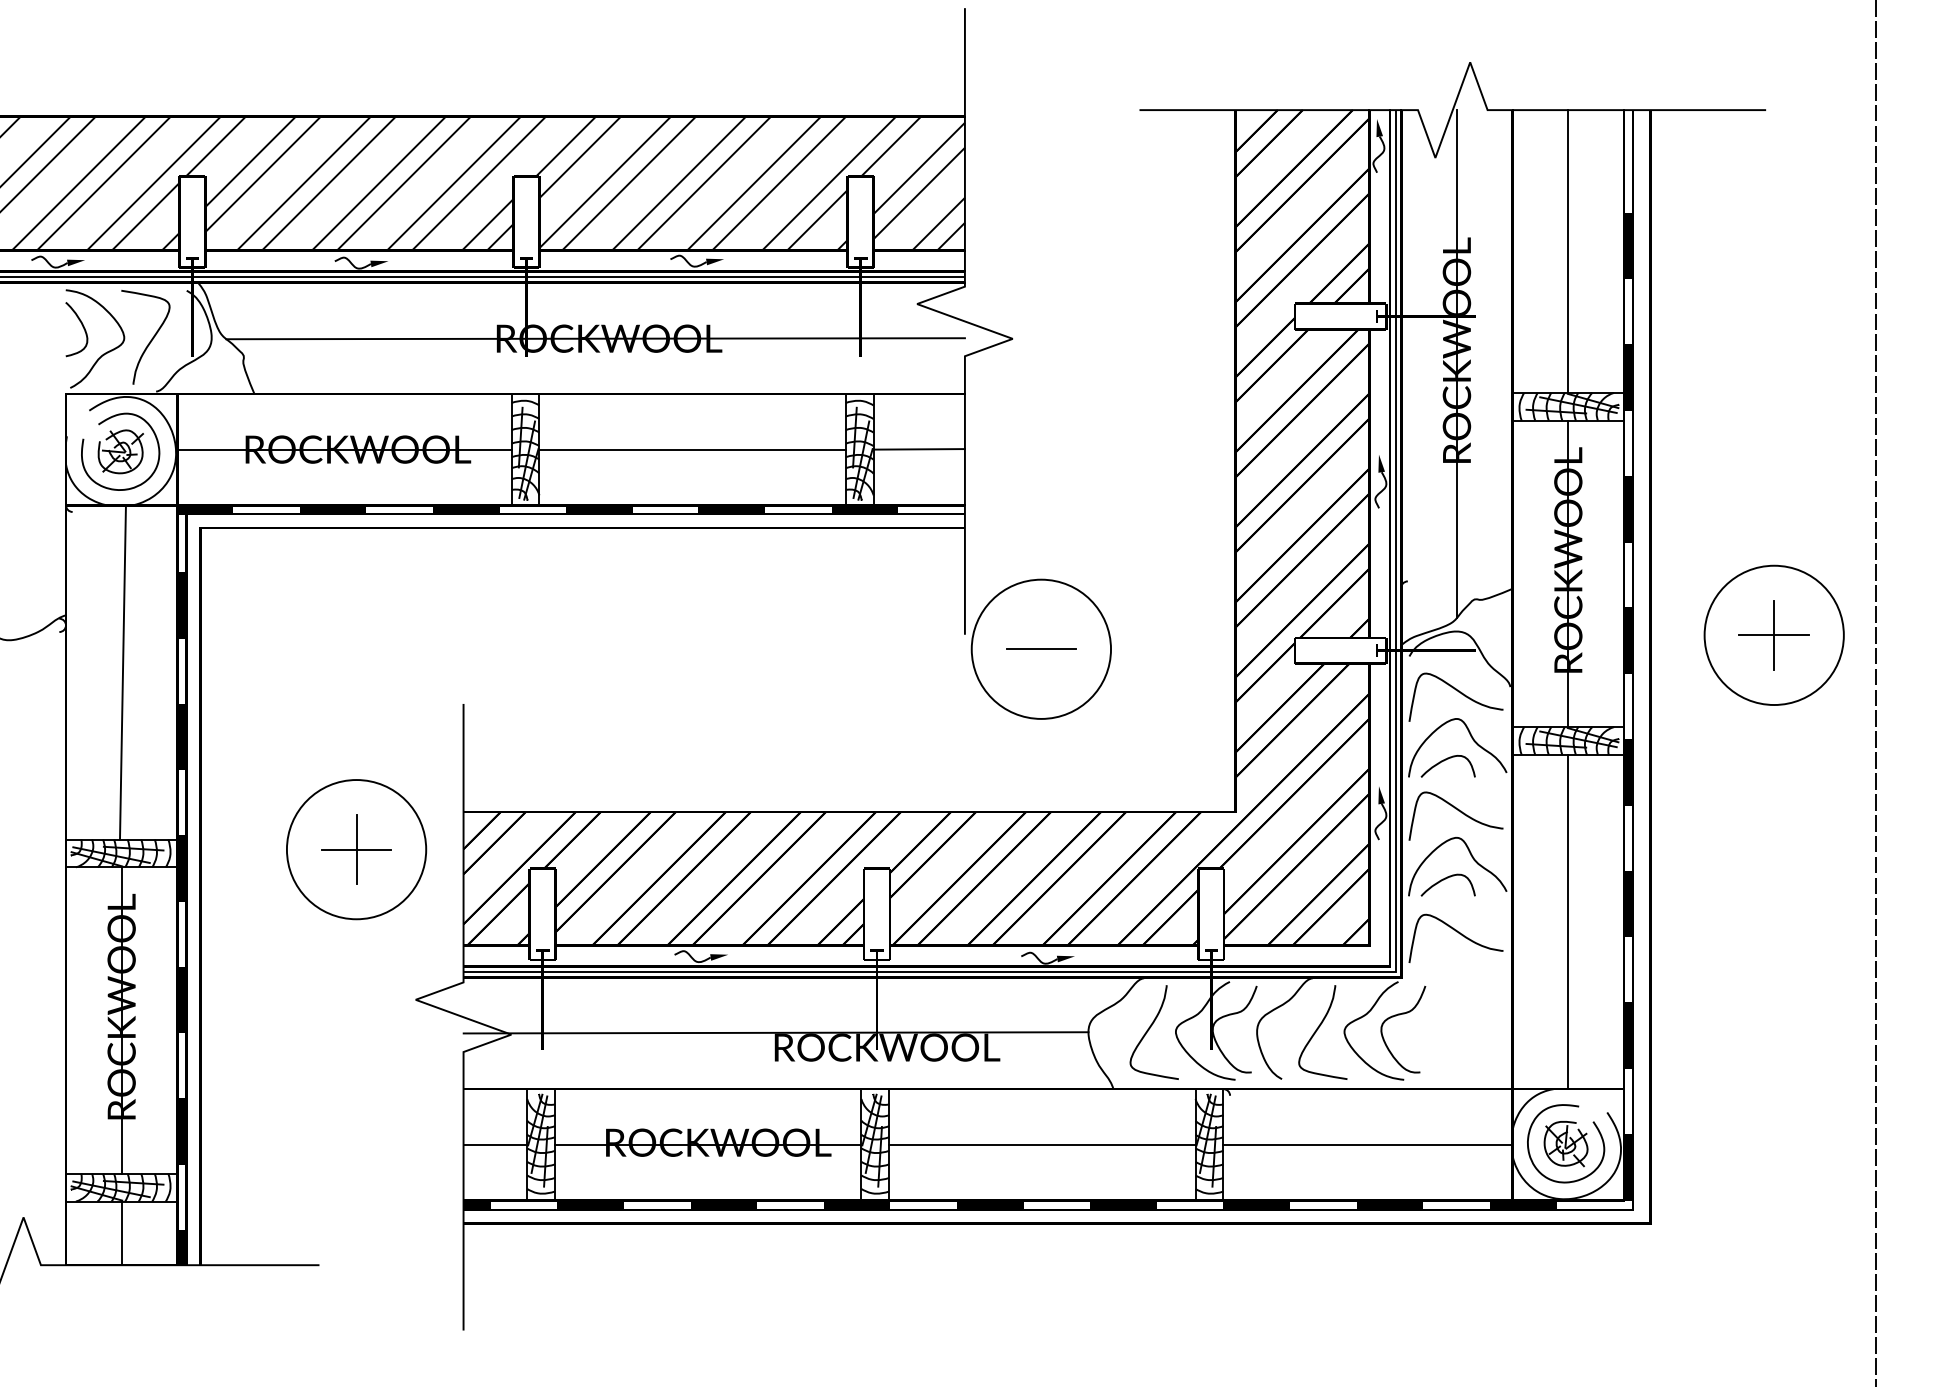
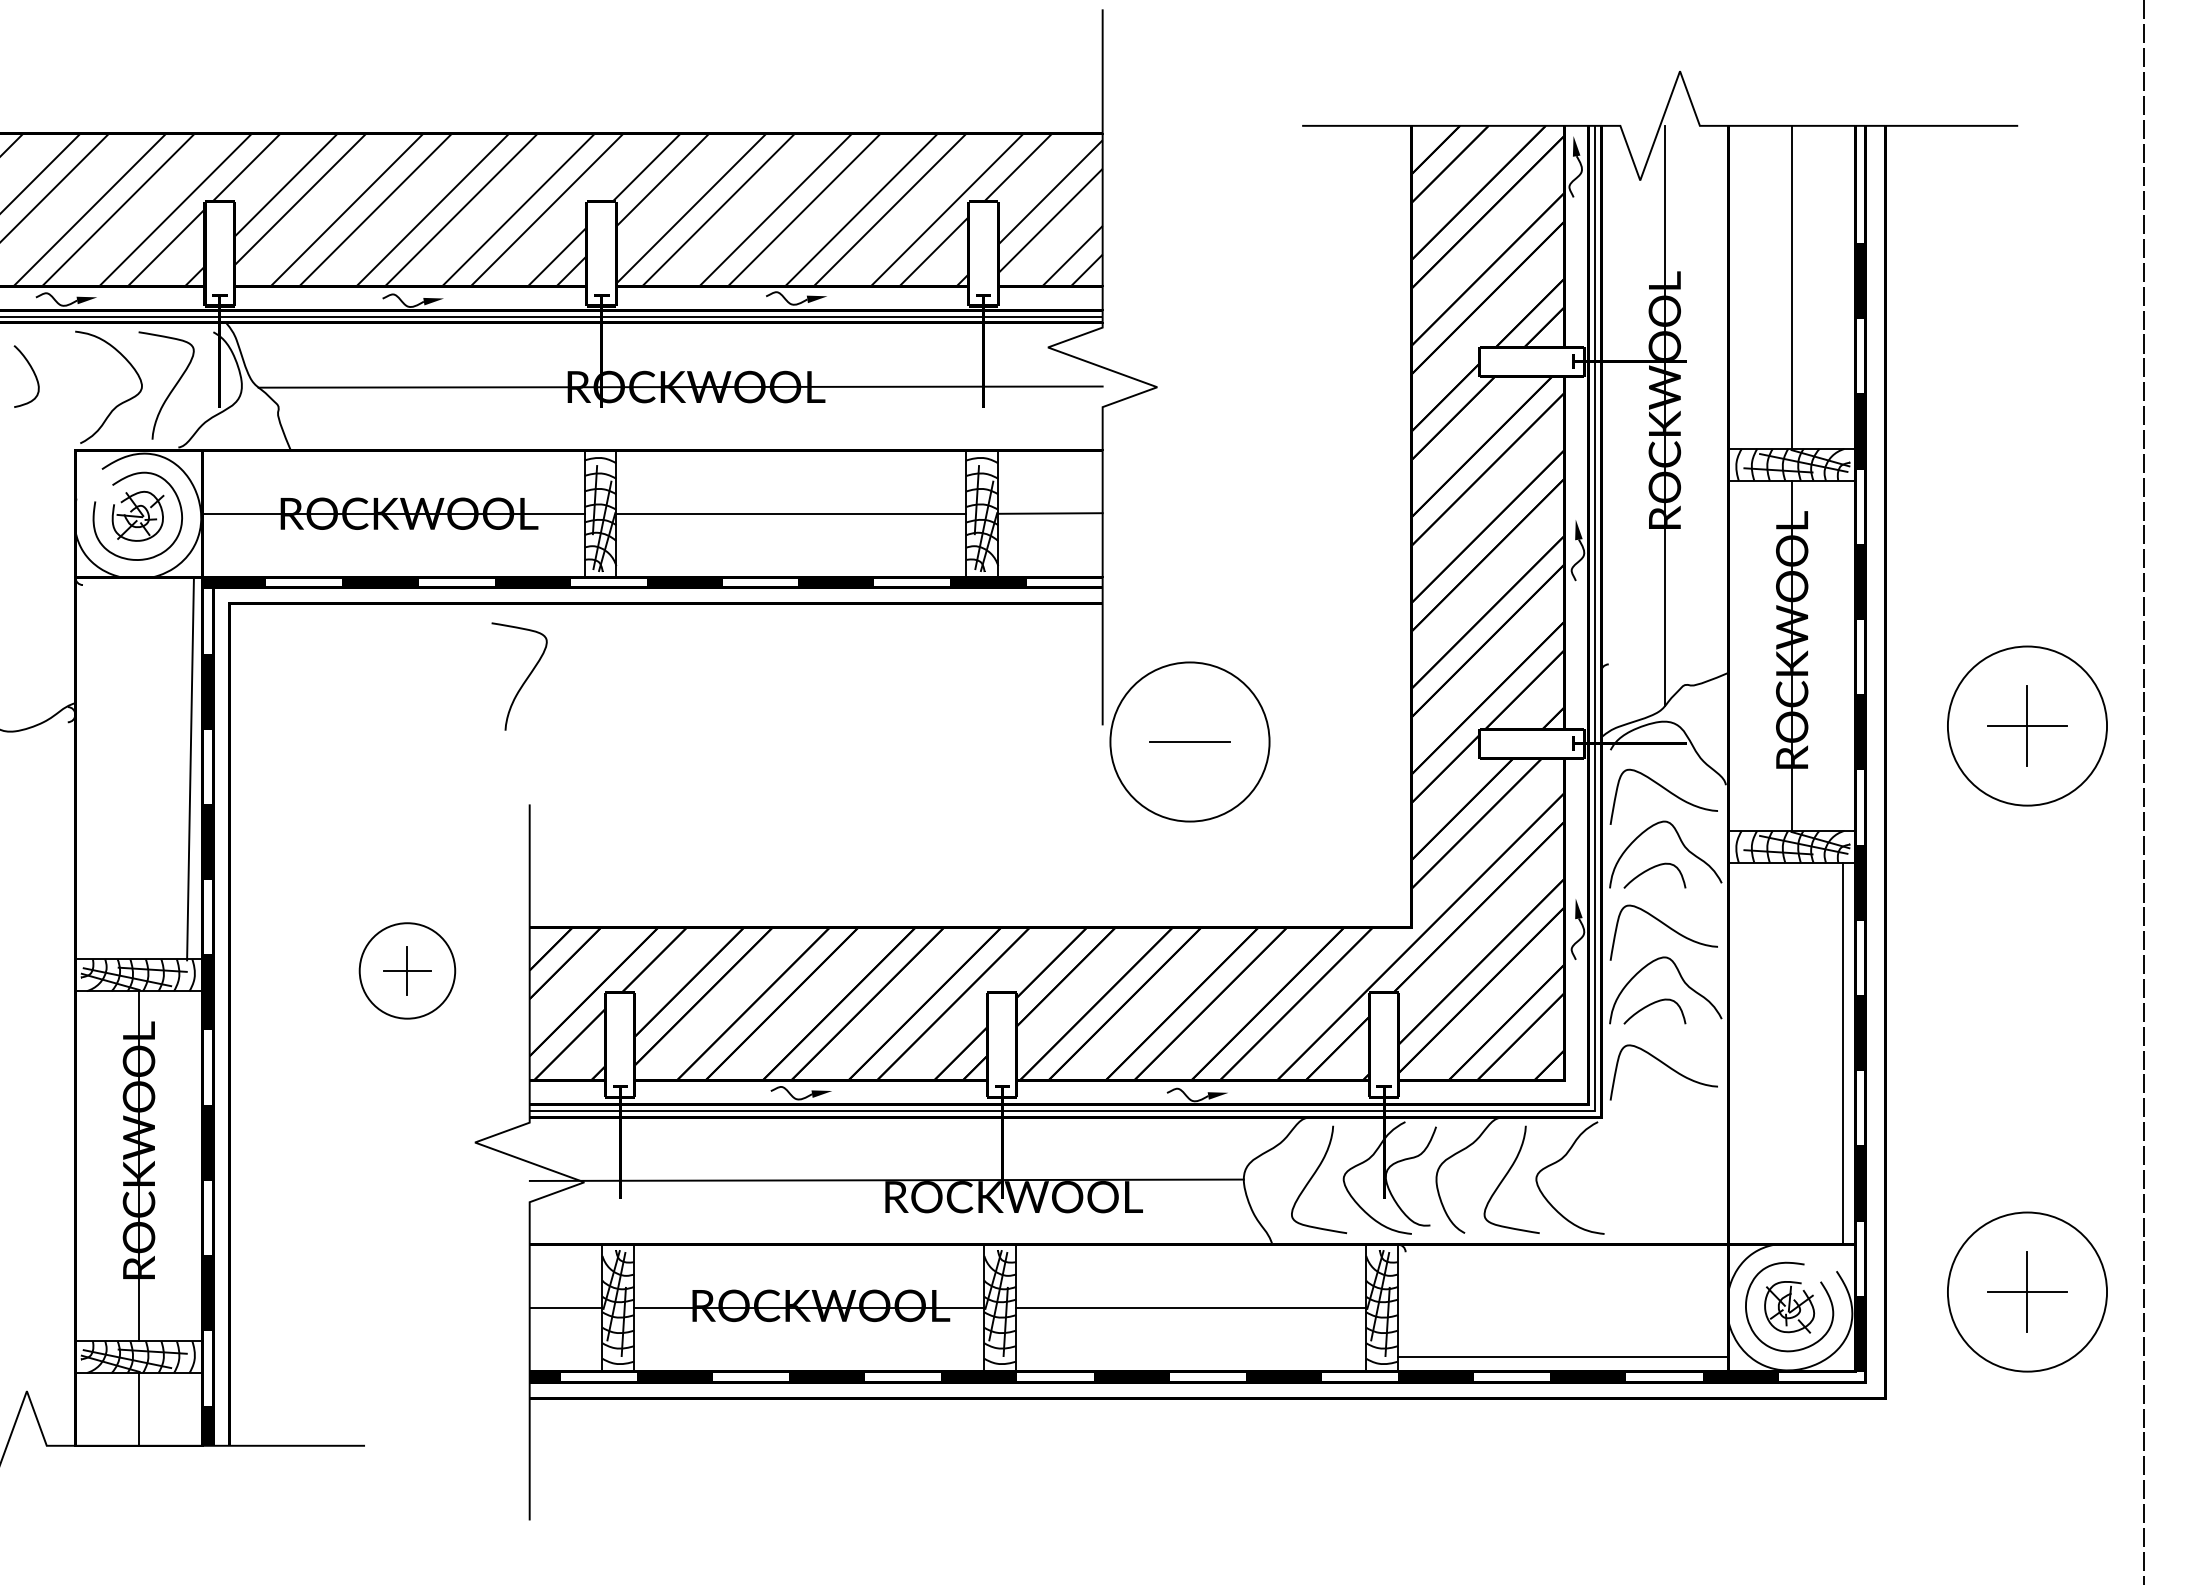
curve: (82, 326) -> (33, 373), moved
curve: (459, 595) -> (524, 680), added
line: (122, 672) -> (190, 769), moved
part: (356, 849) -> (407, 970), size x0.6
line: (1568, 921) -> (1843, 1053), moved
curve: (1398, 1015) -> (1598, 1160), removed
part: (1774, 1130) -> (2027, 1291), added
line: (1368, 1145) -> (1563, 1357), moved

